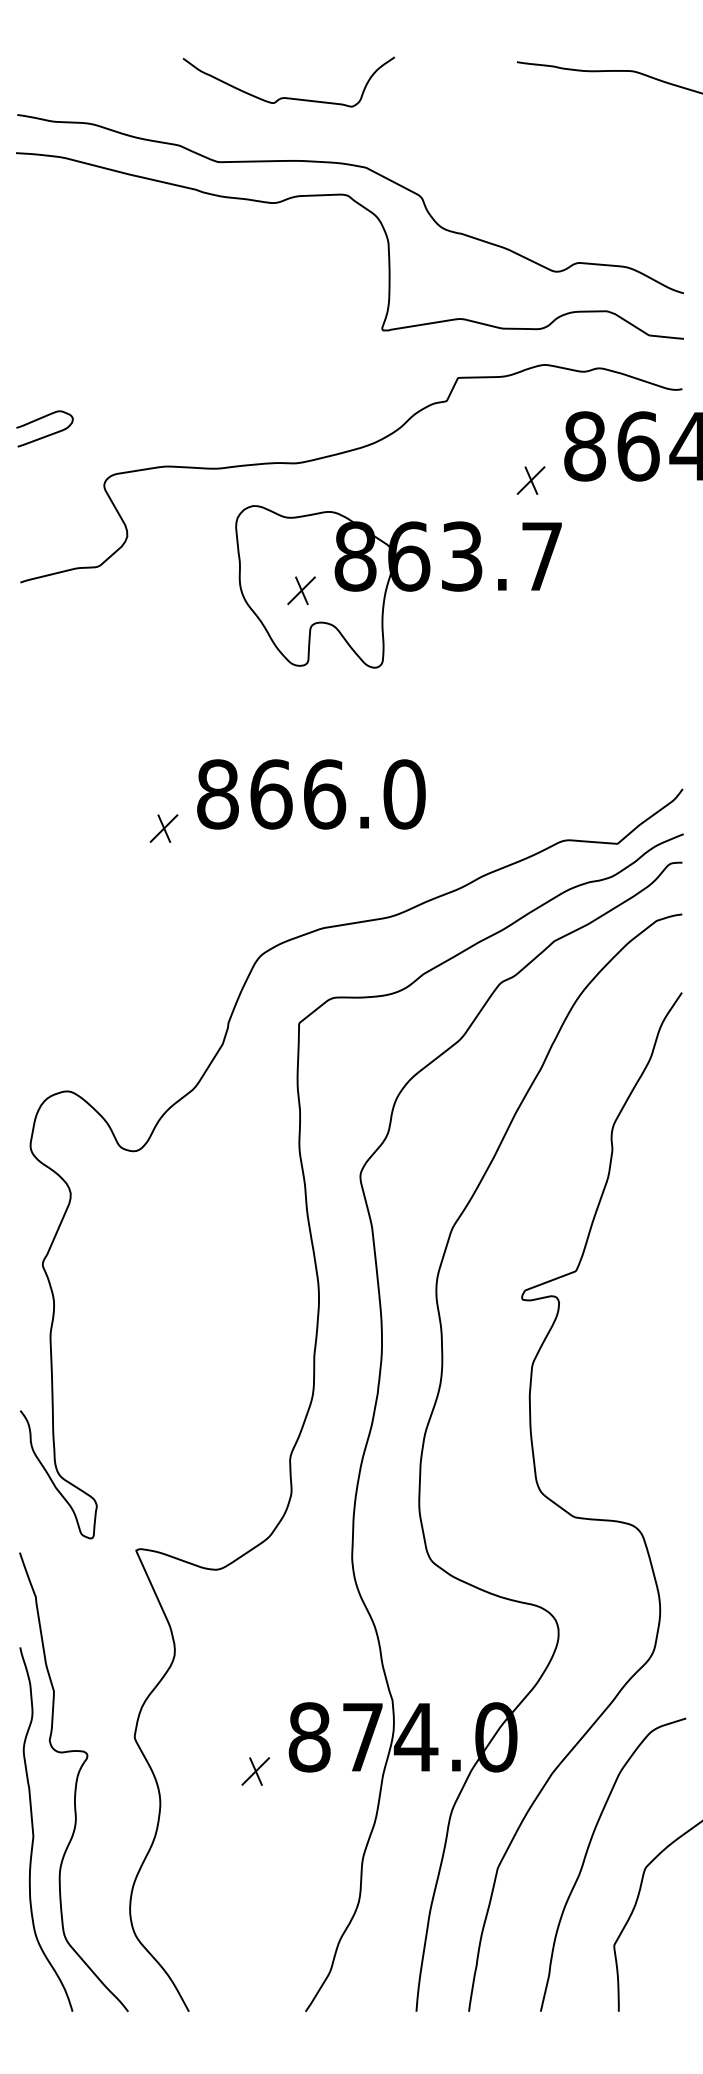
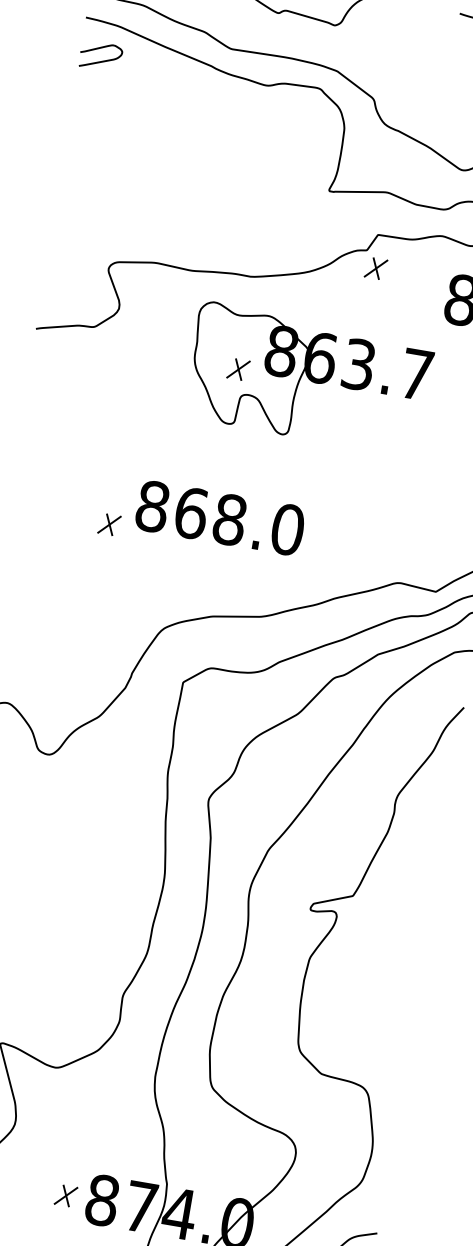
part: (45, 435) -> (100, 61), moved
part: (530, 480) -> (375, 268), moved
text: (324, 794) -> (229, 519), 866.0 -> 868.0
part: (255, 1771) -> (65, 1195), moved

